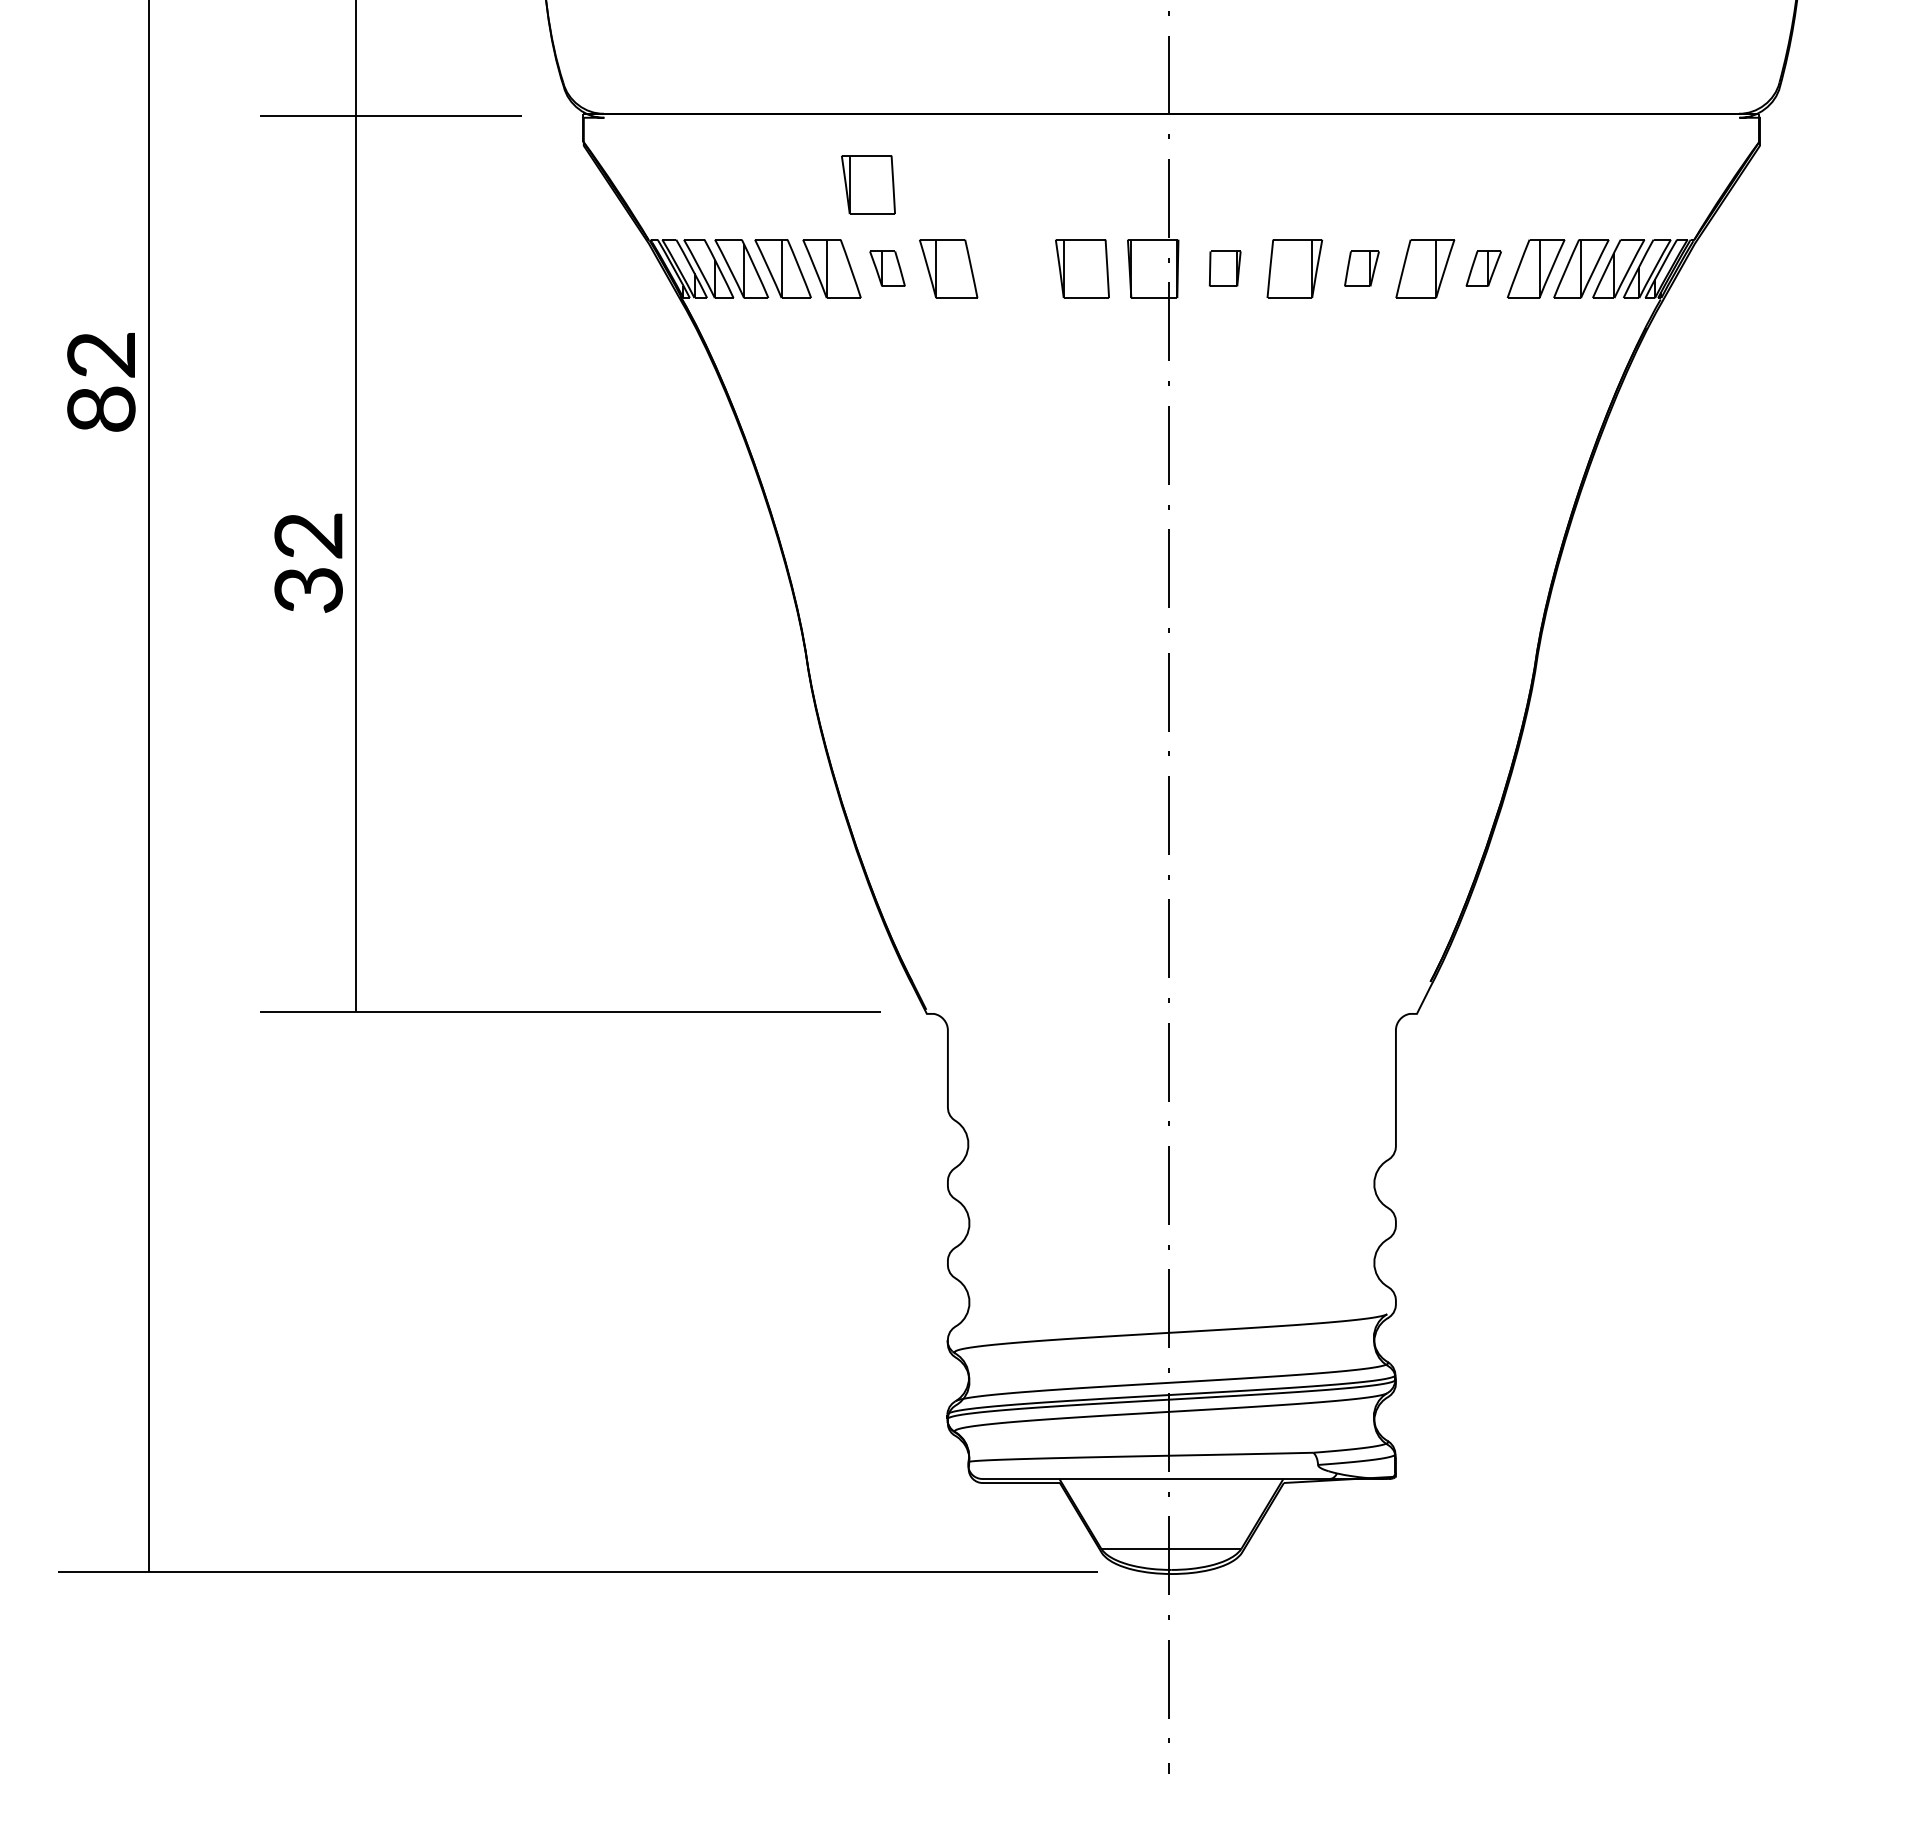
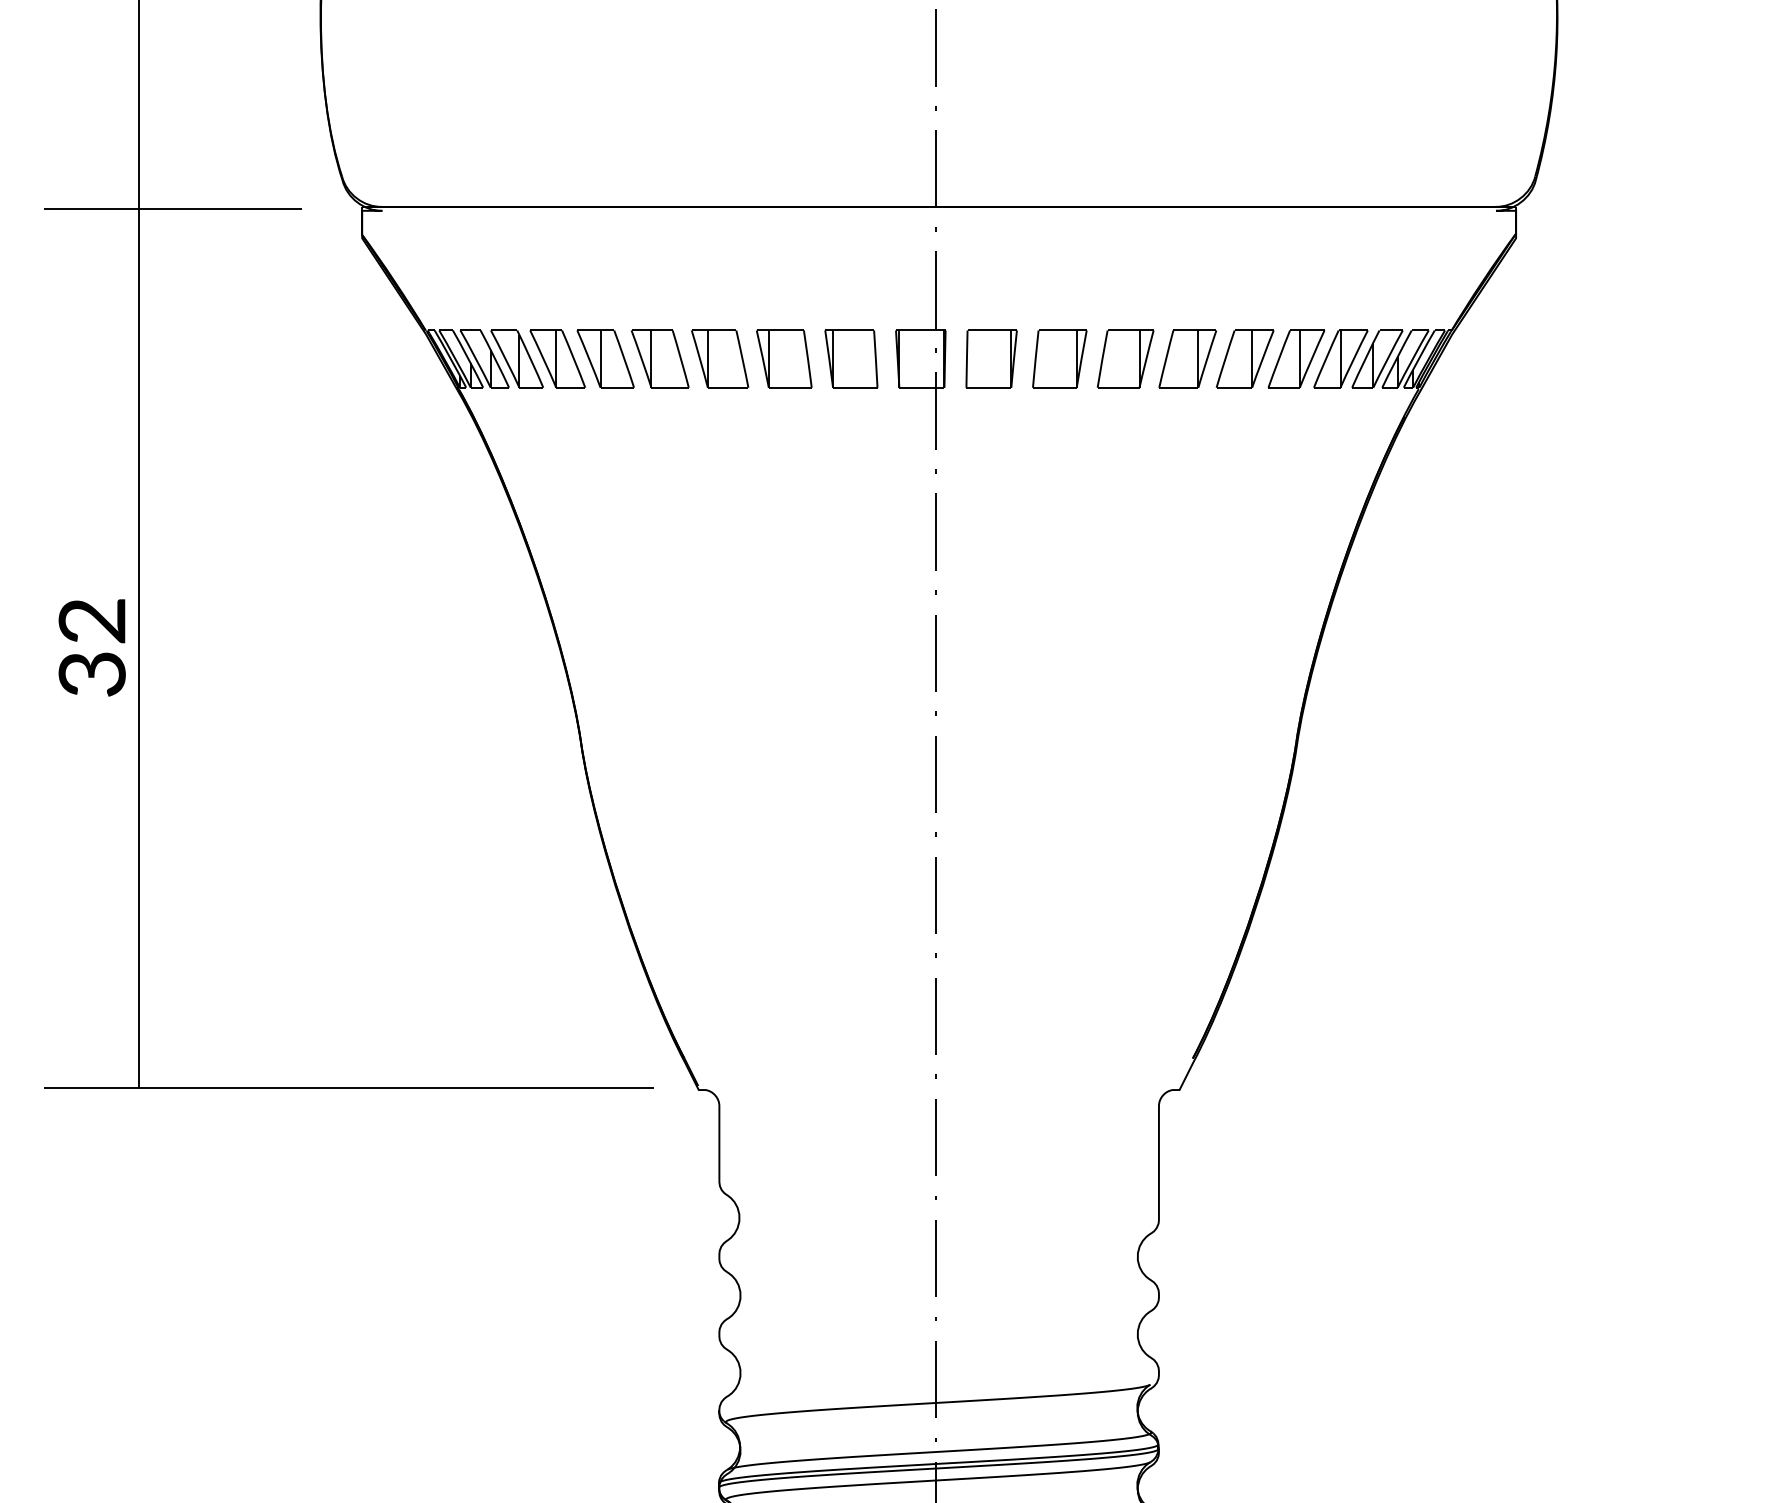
part: (868, 184) -> (641, 276), removed
part: (887, 268) -> (660, 358), size x1.67
part: (1013, 268) -> (783, 358), added
part: (1224, 268) -> (990, 358), size x1.67
part: (1361, 268) -> (1125, 358), size x1.67
part: (1483, 268) -> (1244, 358), size x1.67

